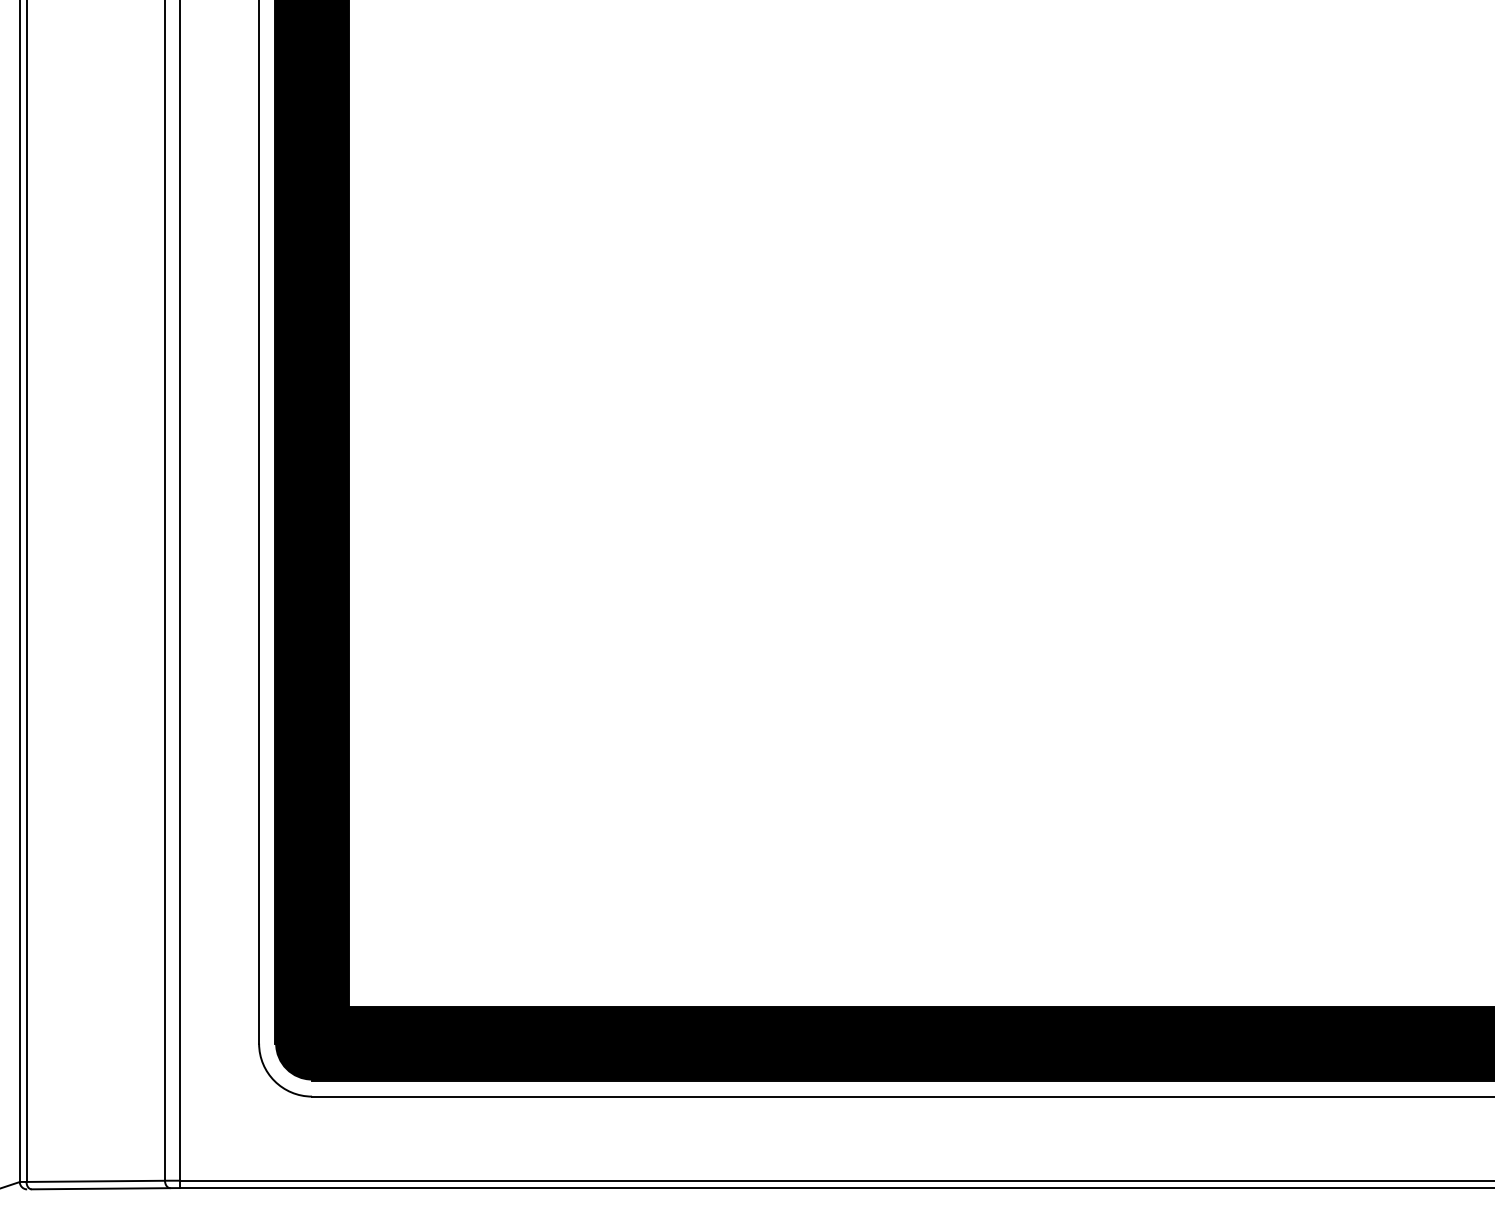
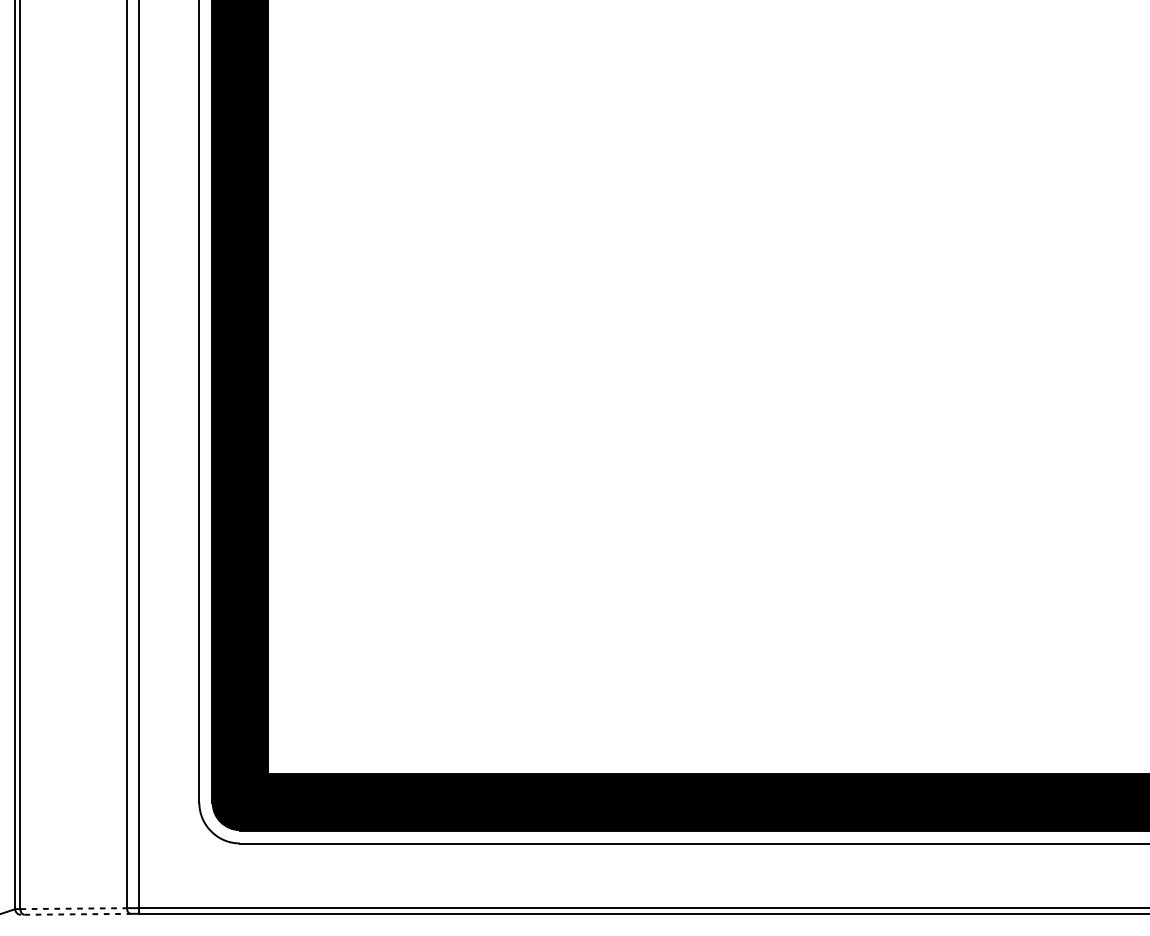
line: (96, 1181) -> (74, 908), solid -> dashed
line: (101, 1188) -> (78, 914), solid -> dashed

